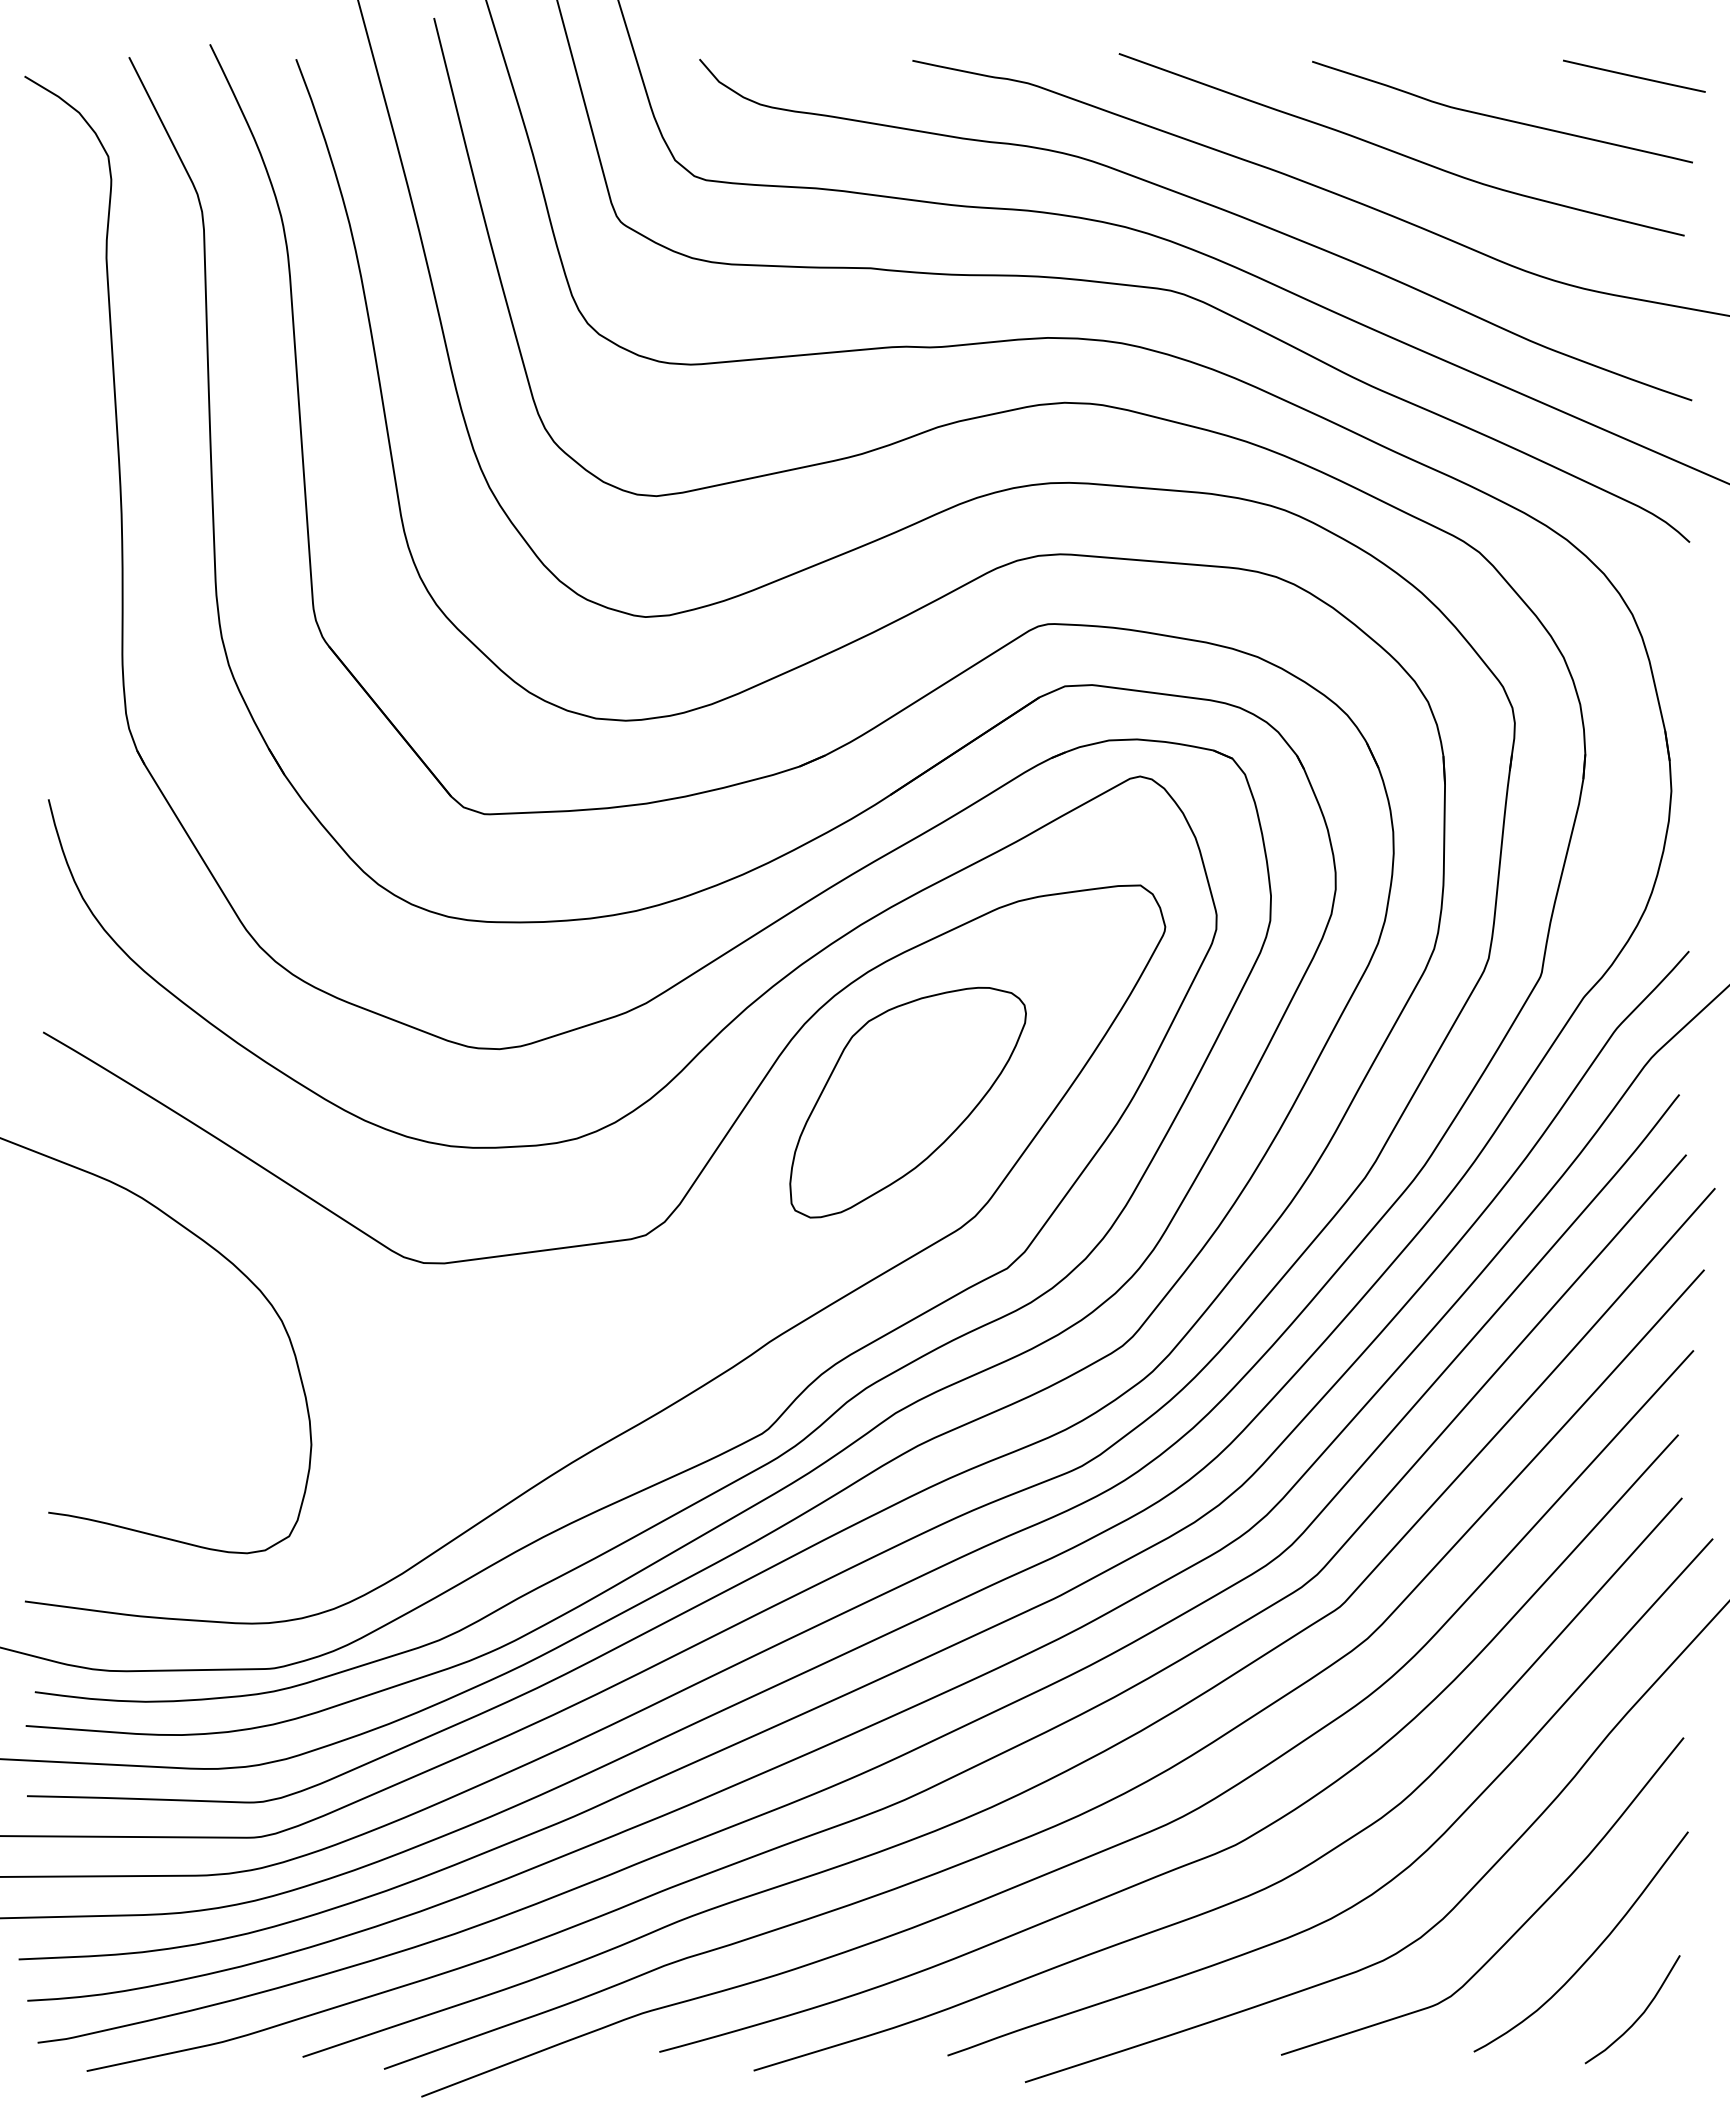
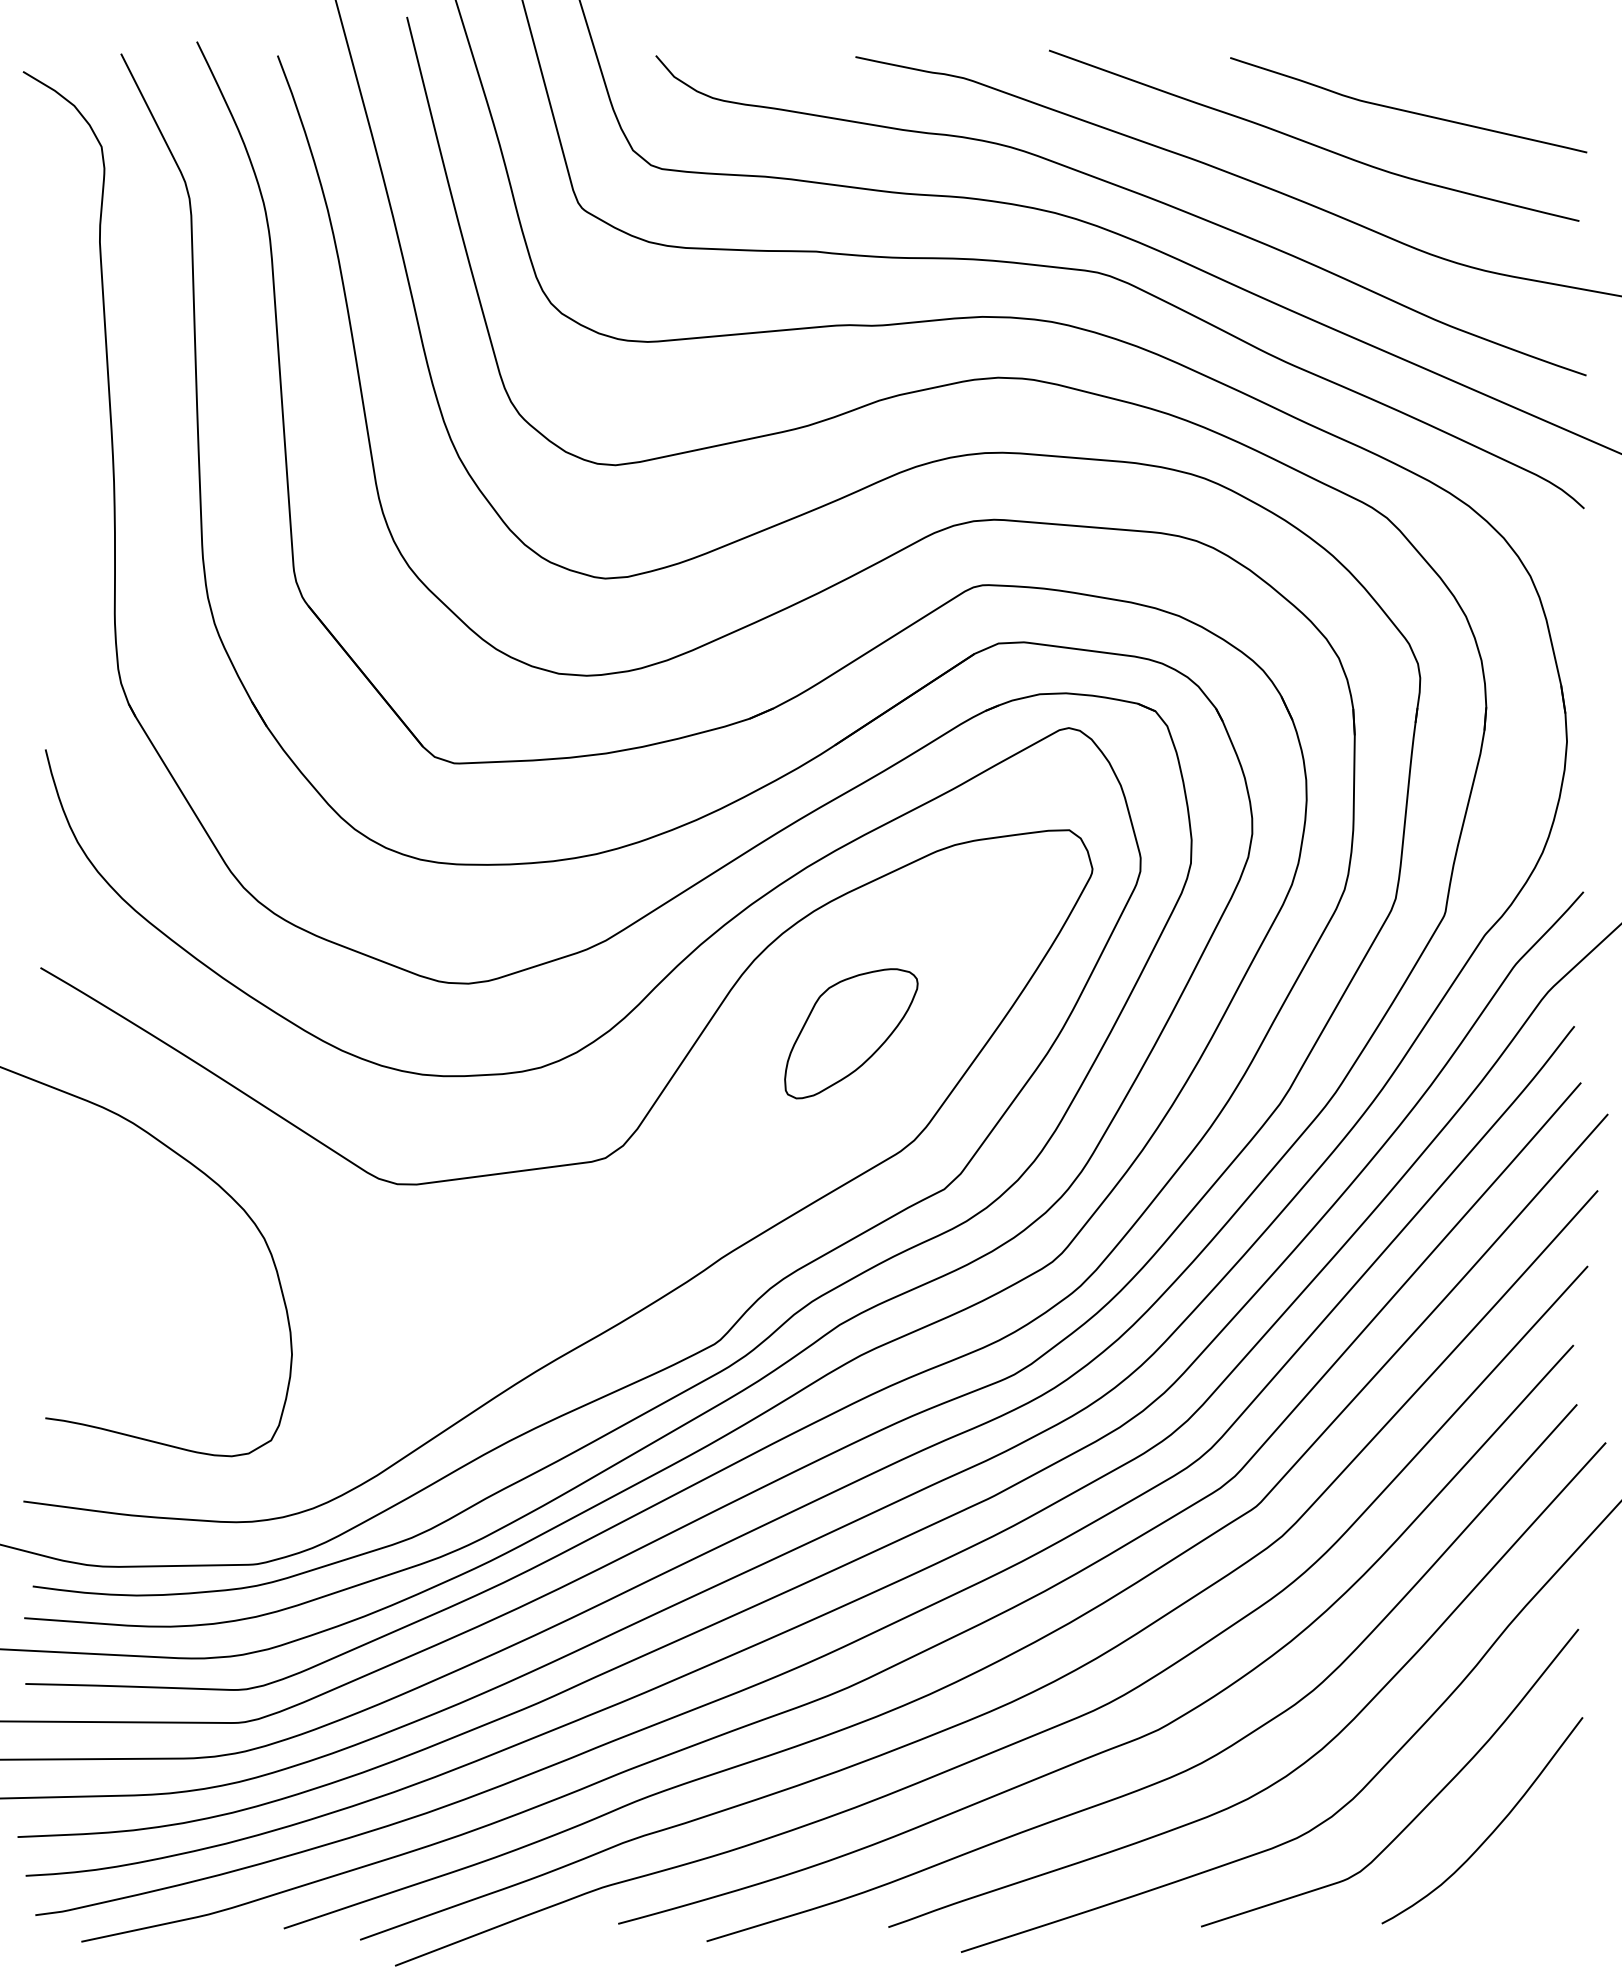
line: (1634, 75) -> (1532, 70), removed
part: (907, 1102) -> (850, 1033), size x0.6
curve: (1640, 2014) -> (1538, 1888), removed

